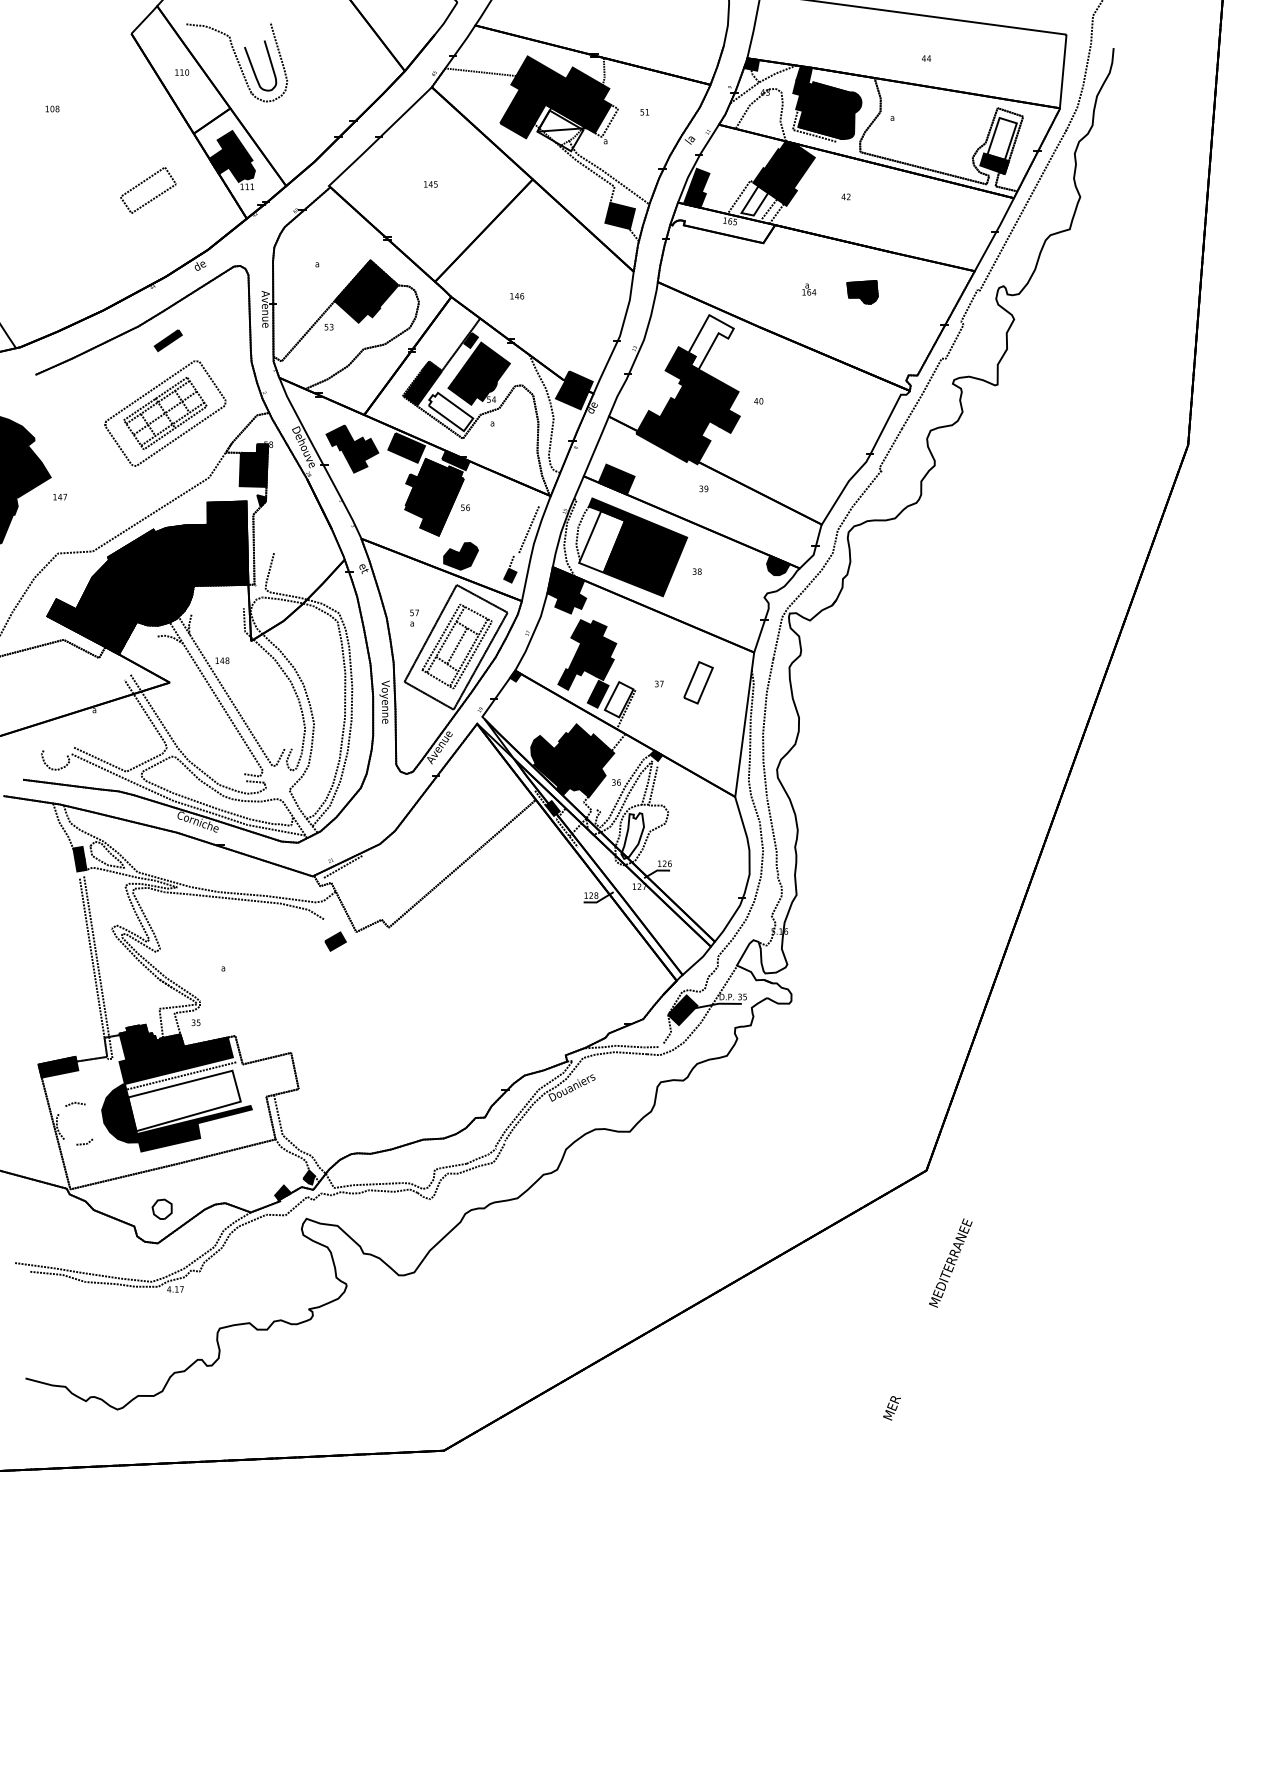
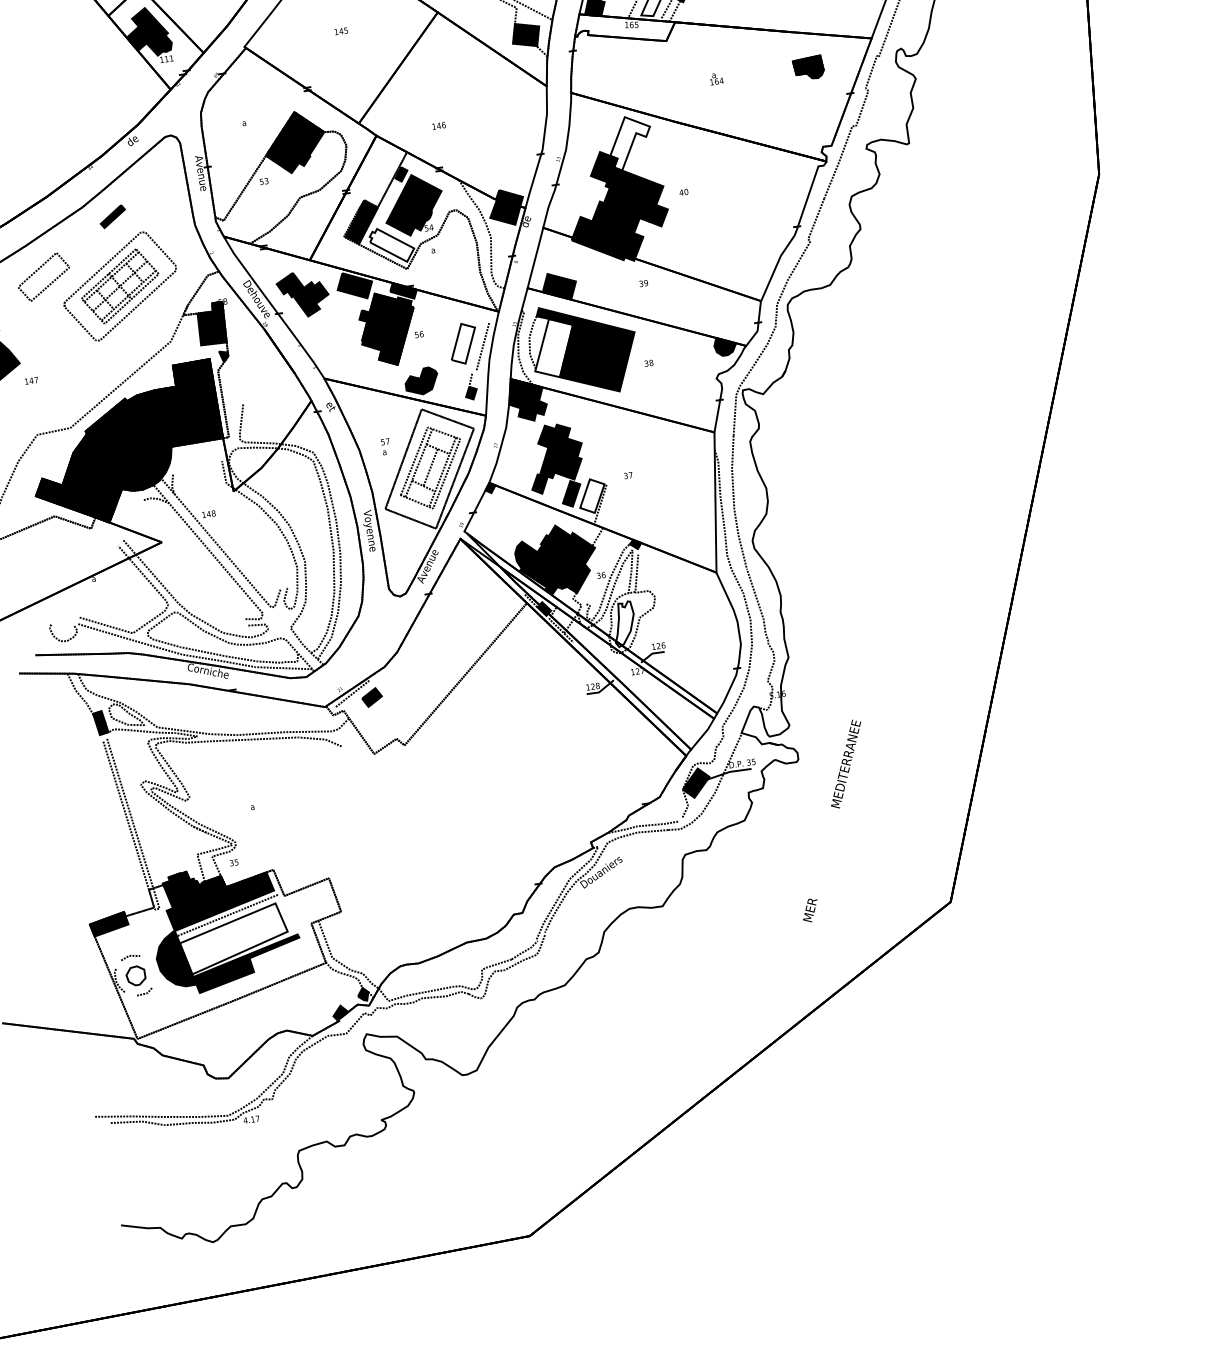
line: (153, 197) -> (49, 283), moved
part: (862, 292) -> (808, 68), moved
part: (698, 682) -> (463, 343), moved
part: (335, 941) -> (371, 697), moved
part: (161, 1208) -> (135, 975), moved
text: (927, 1319) -> (831, 821), moved

